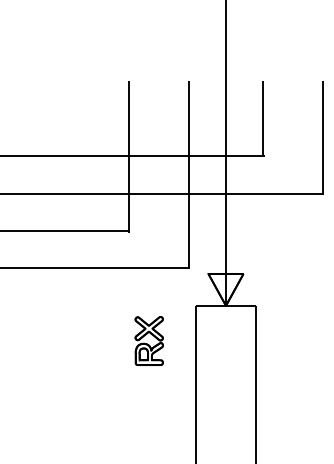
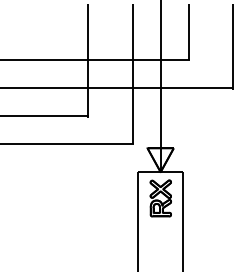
part: (148, 340) -> (160, 198), moved

